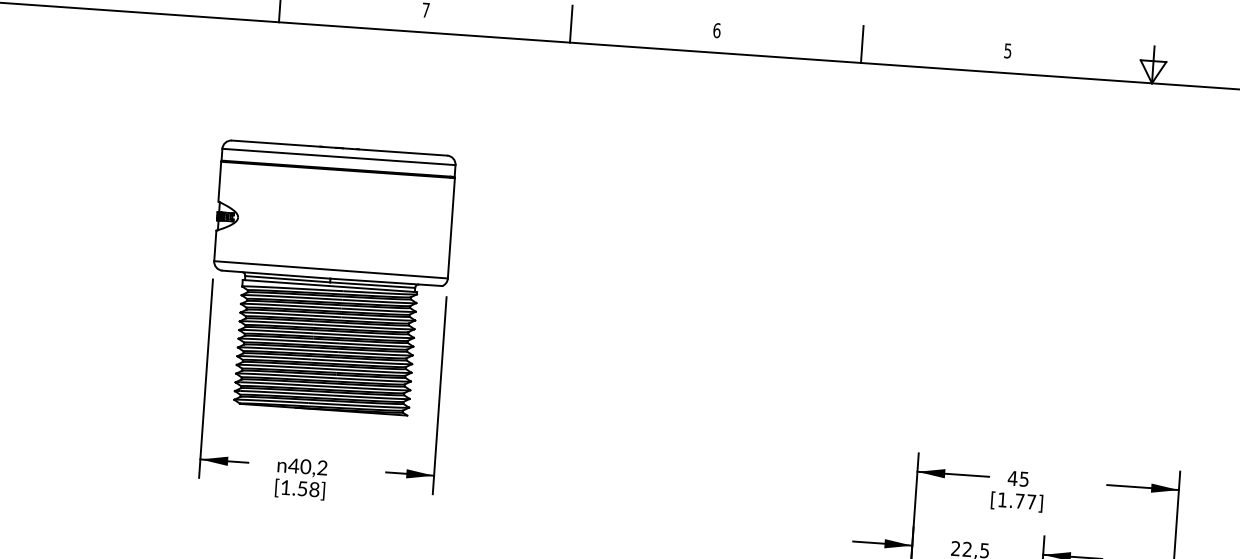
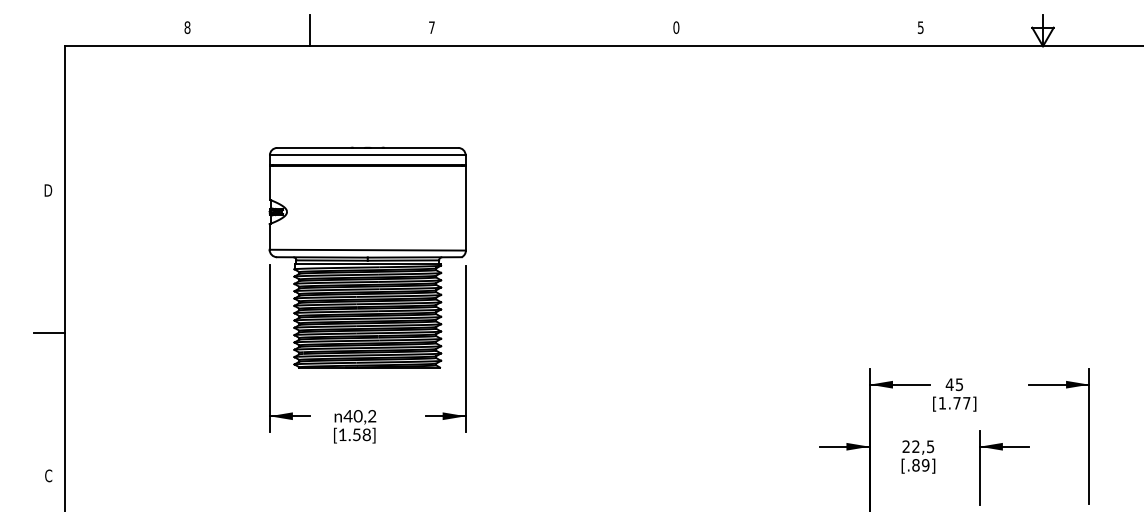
line: (571, 23) -> (554, 30), removed
text: (717, 30) -> (676, 27), 6 -> 0
line: (862, 44) -> (798, 30), removed

